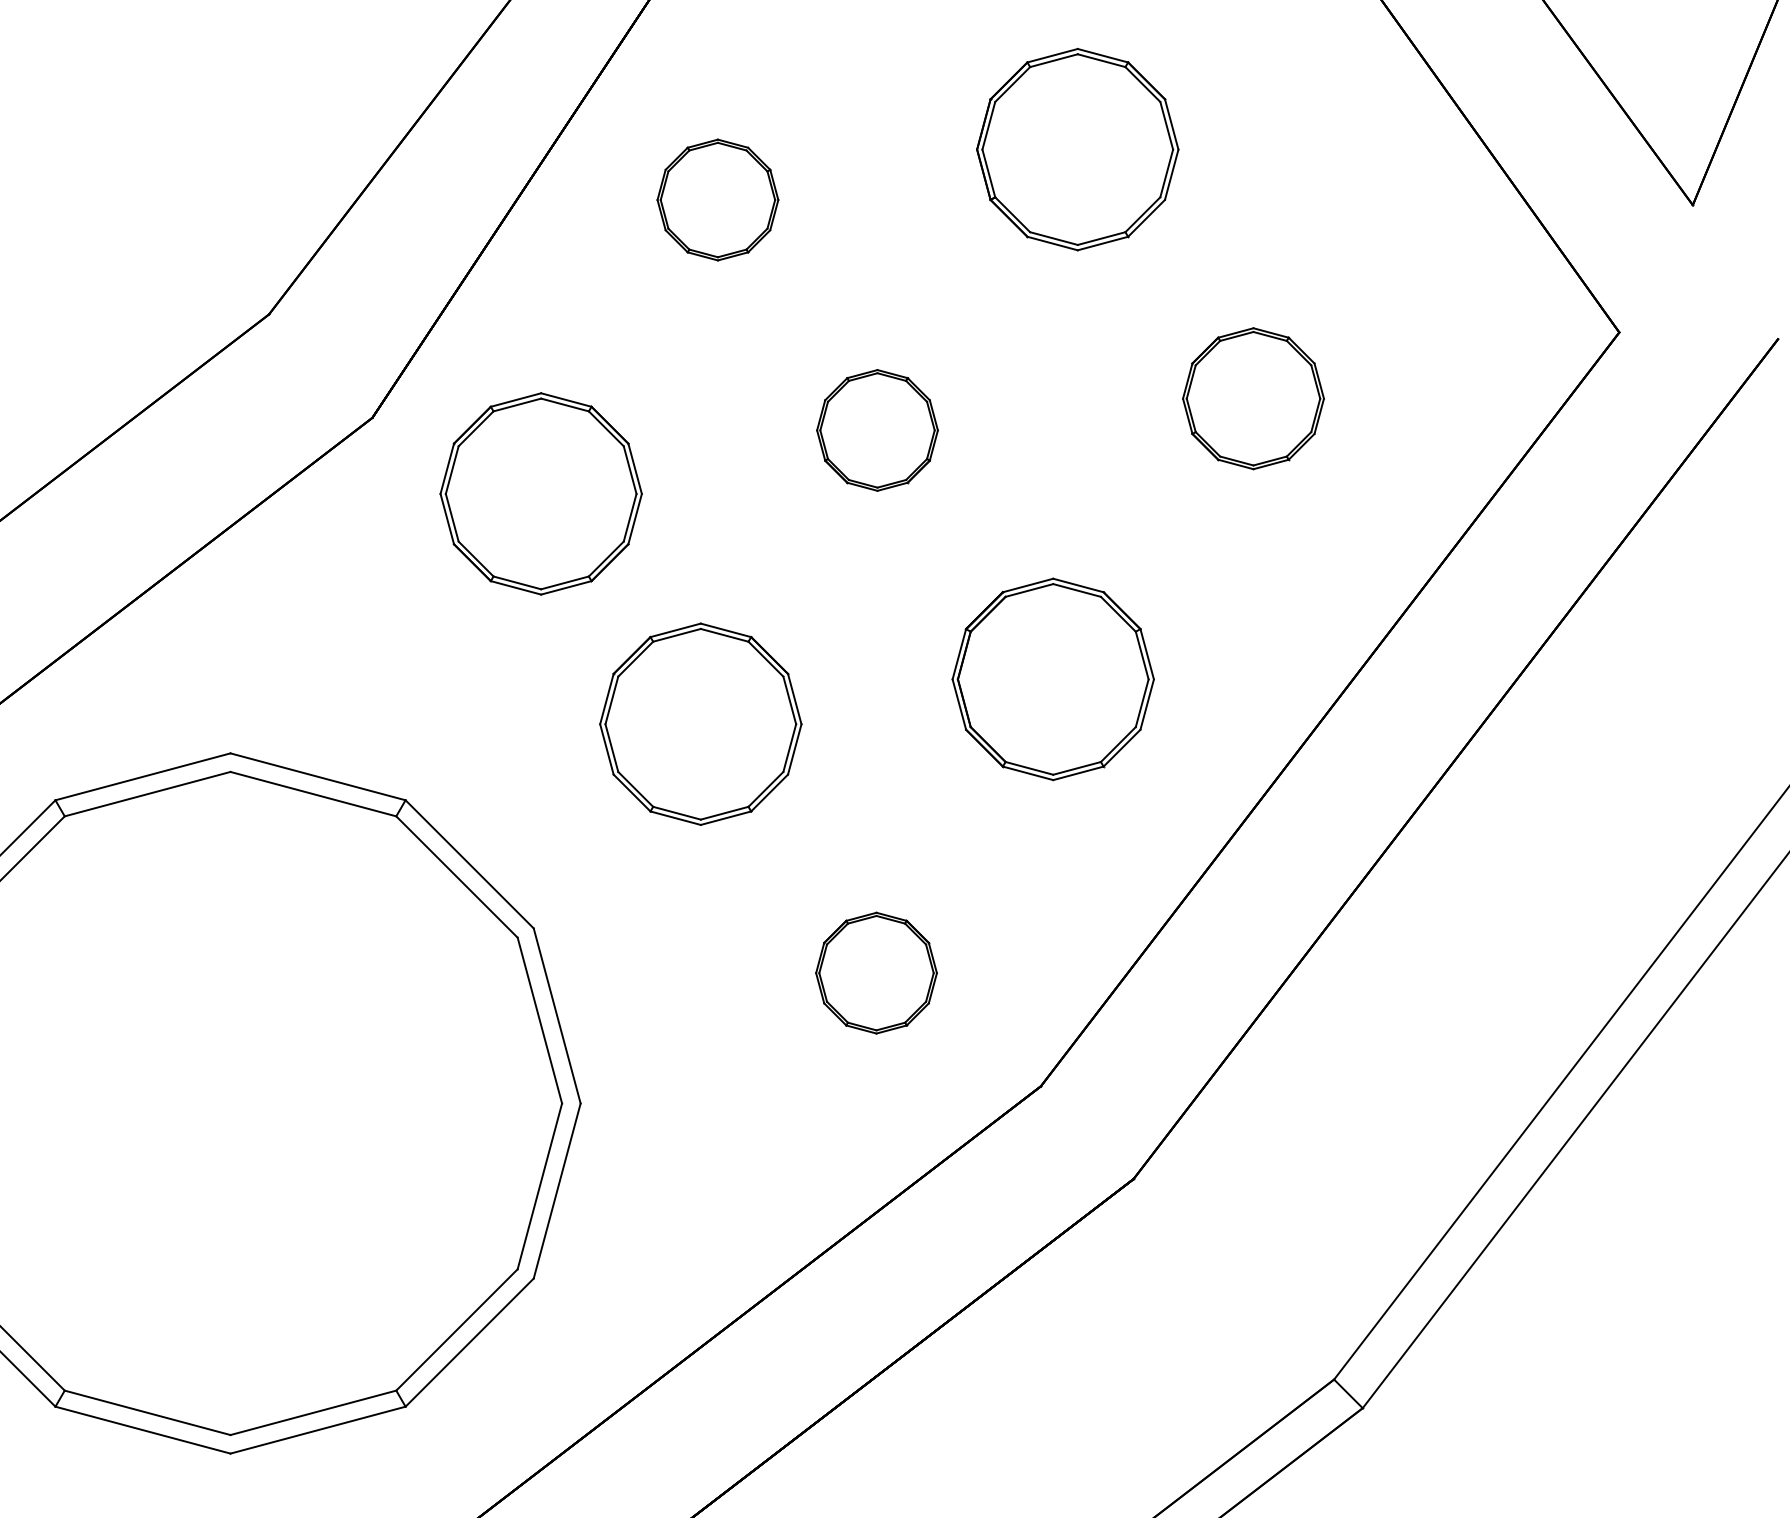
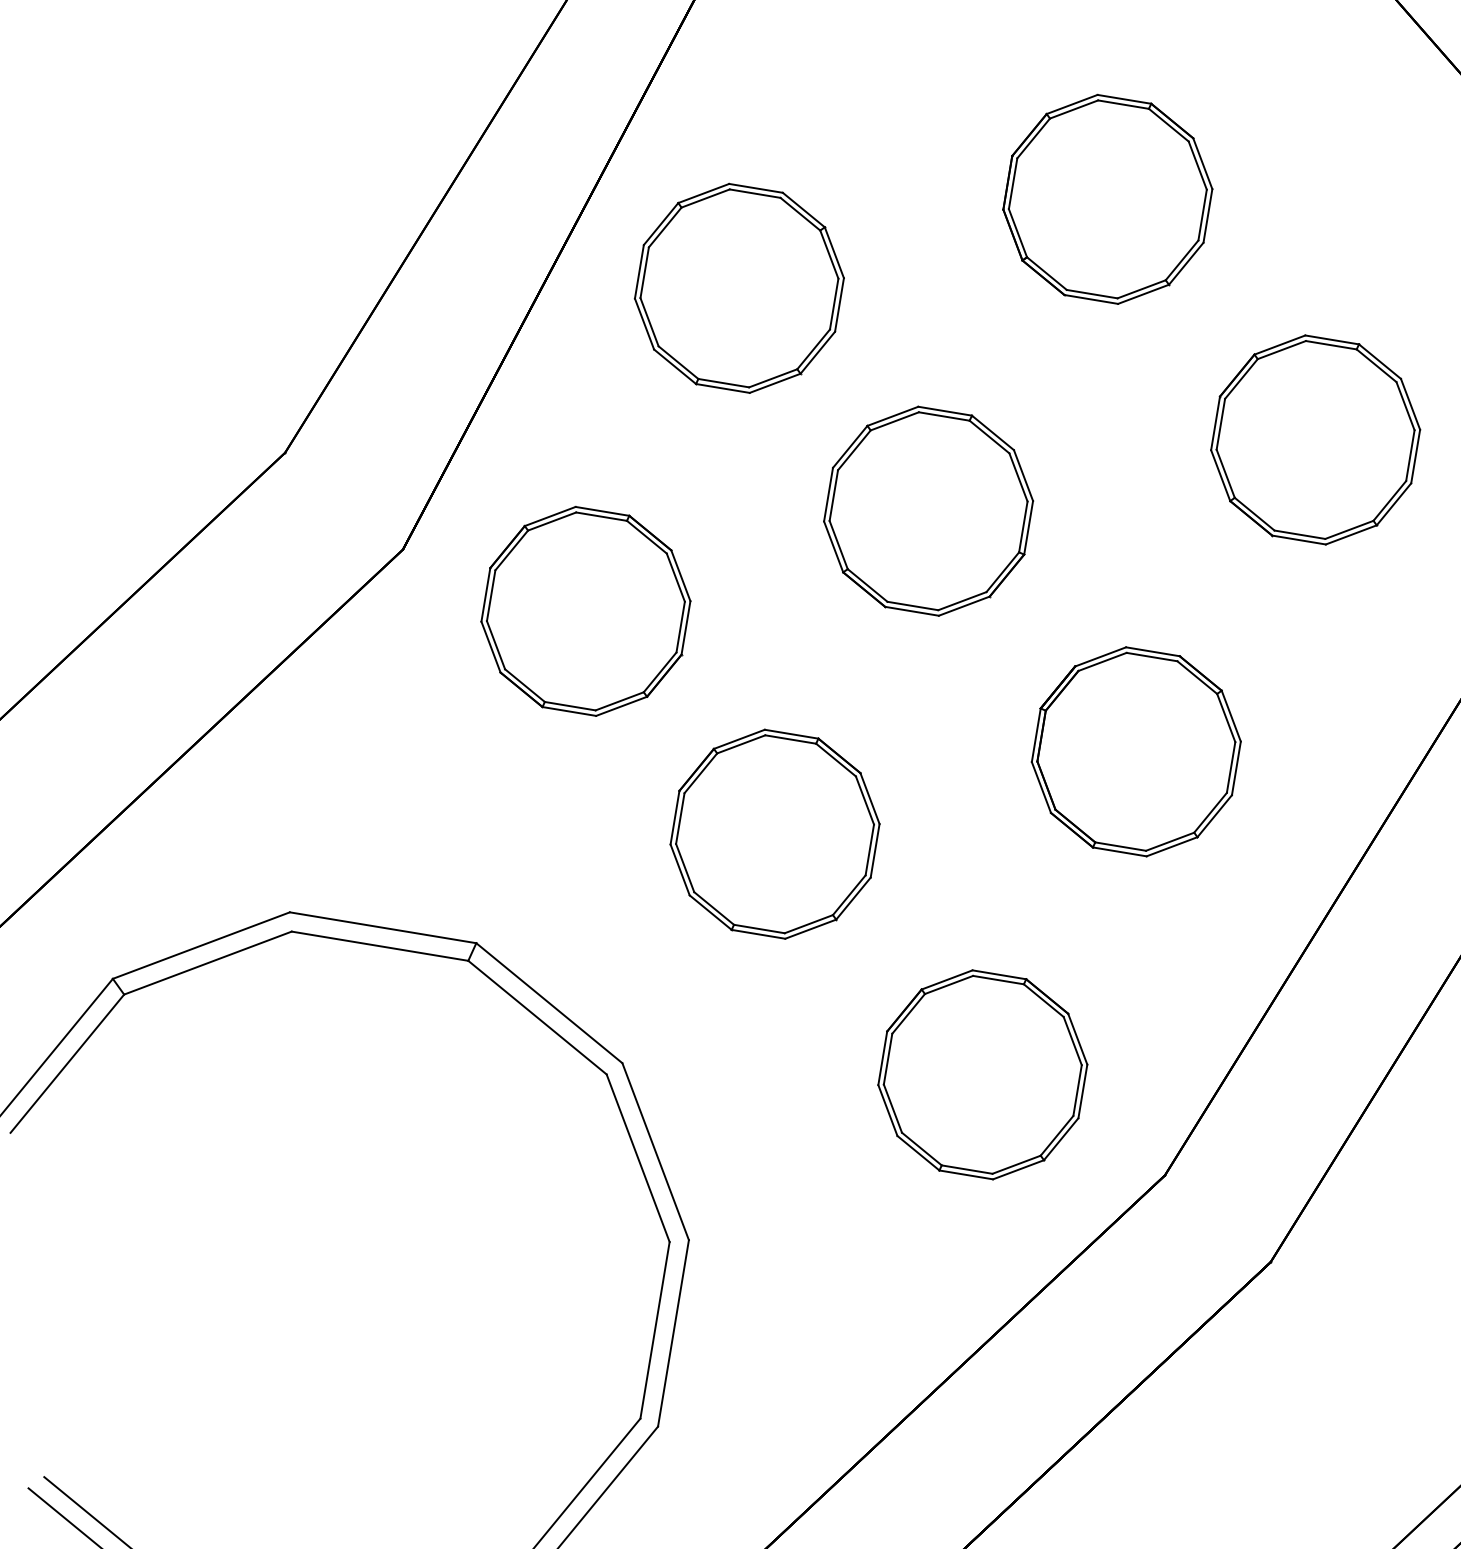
part: (717, 199) -> (738, 287), size x1.67
part: (1253, 398) -> (1315, 439), size x1.43
part: (877, 430) -> (928, 511), size x1.67
part: (876, 972) -> (982, 1074), size x1.67

